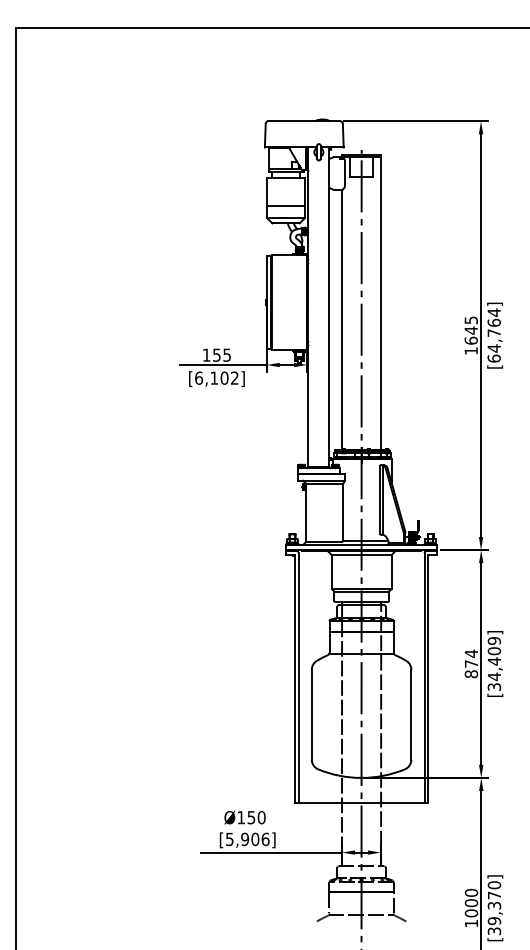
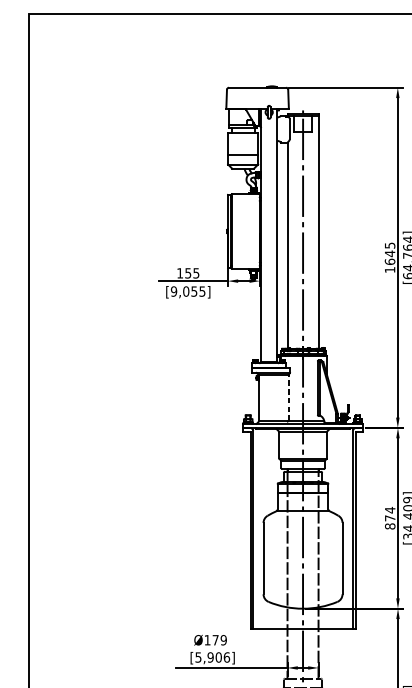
text: (216, 377) -> (187, 291), [6,102] -> [9,055]
line: (343, 512) -> (288, 398), solid -> dashed
text: (256, 817) -> (219, 640), Ø150 -> Ø179

